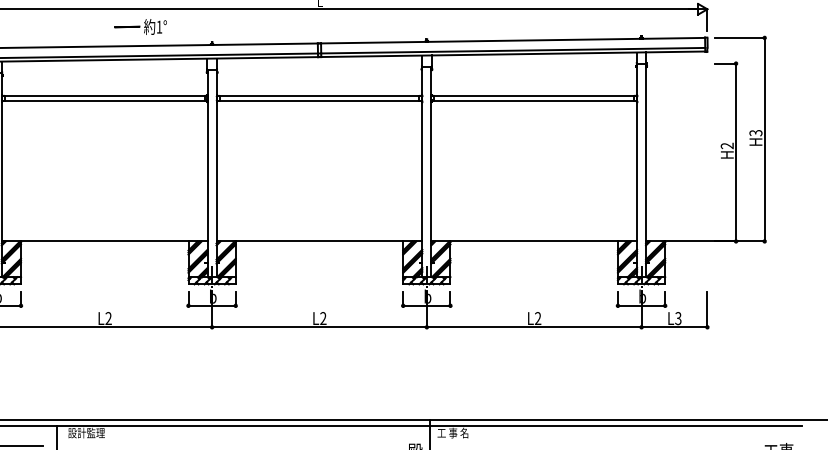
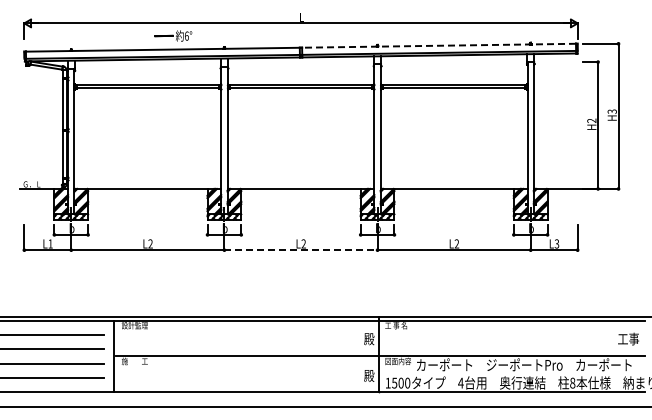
text: (158, 26) -> (186, 35), 1° -> 6°
line: (513, 40) -> (439, 45), solid -> dashed
line: (318, 327) -> (300, 250), solid -> dashed

